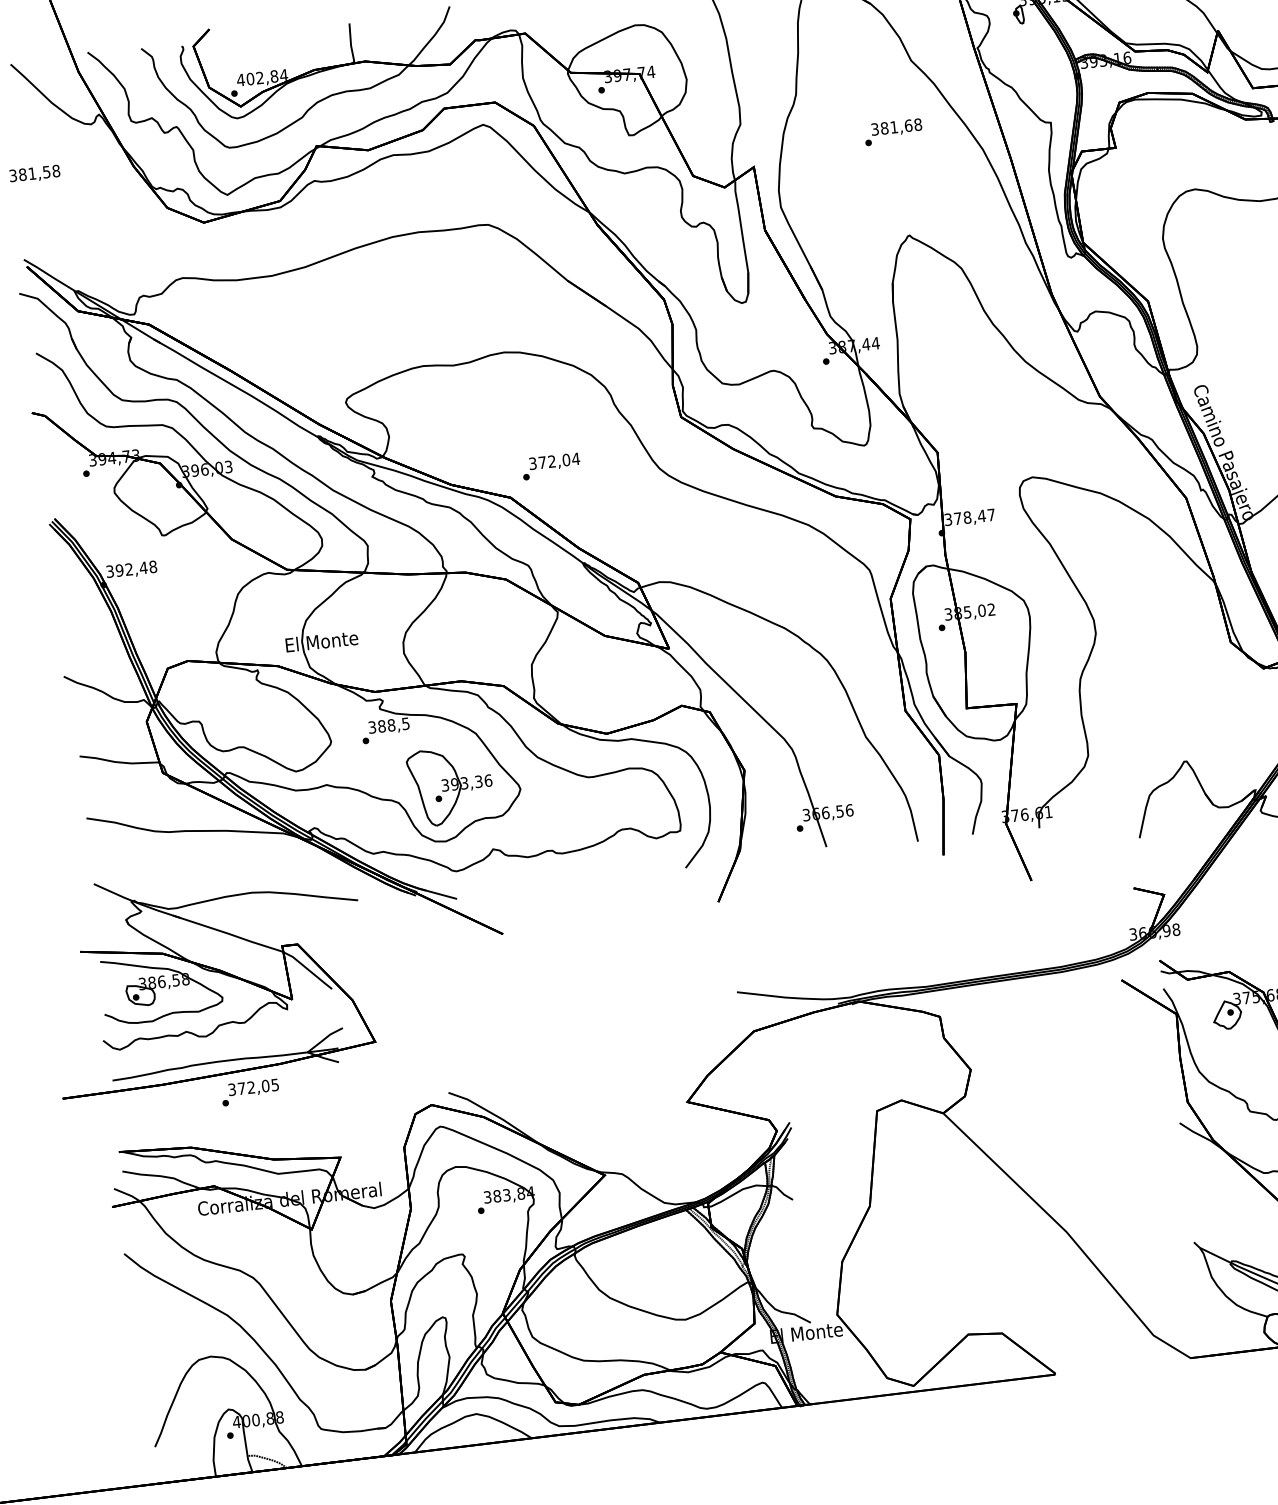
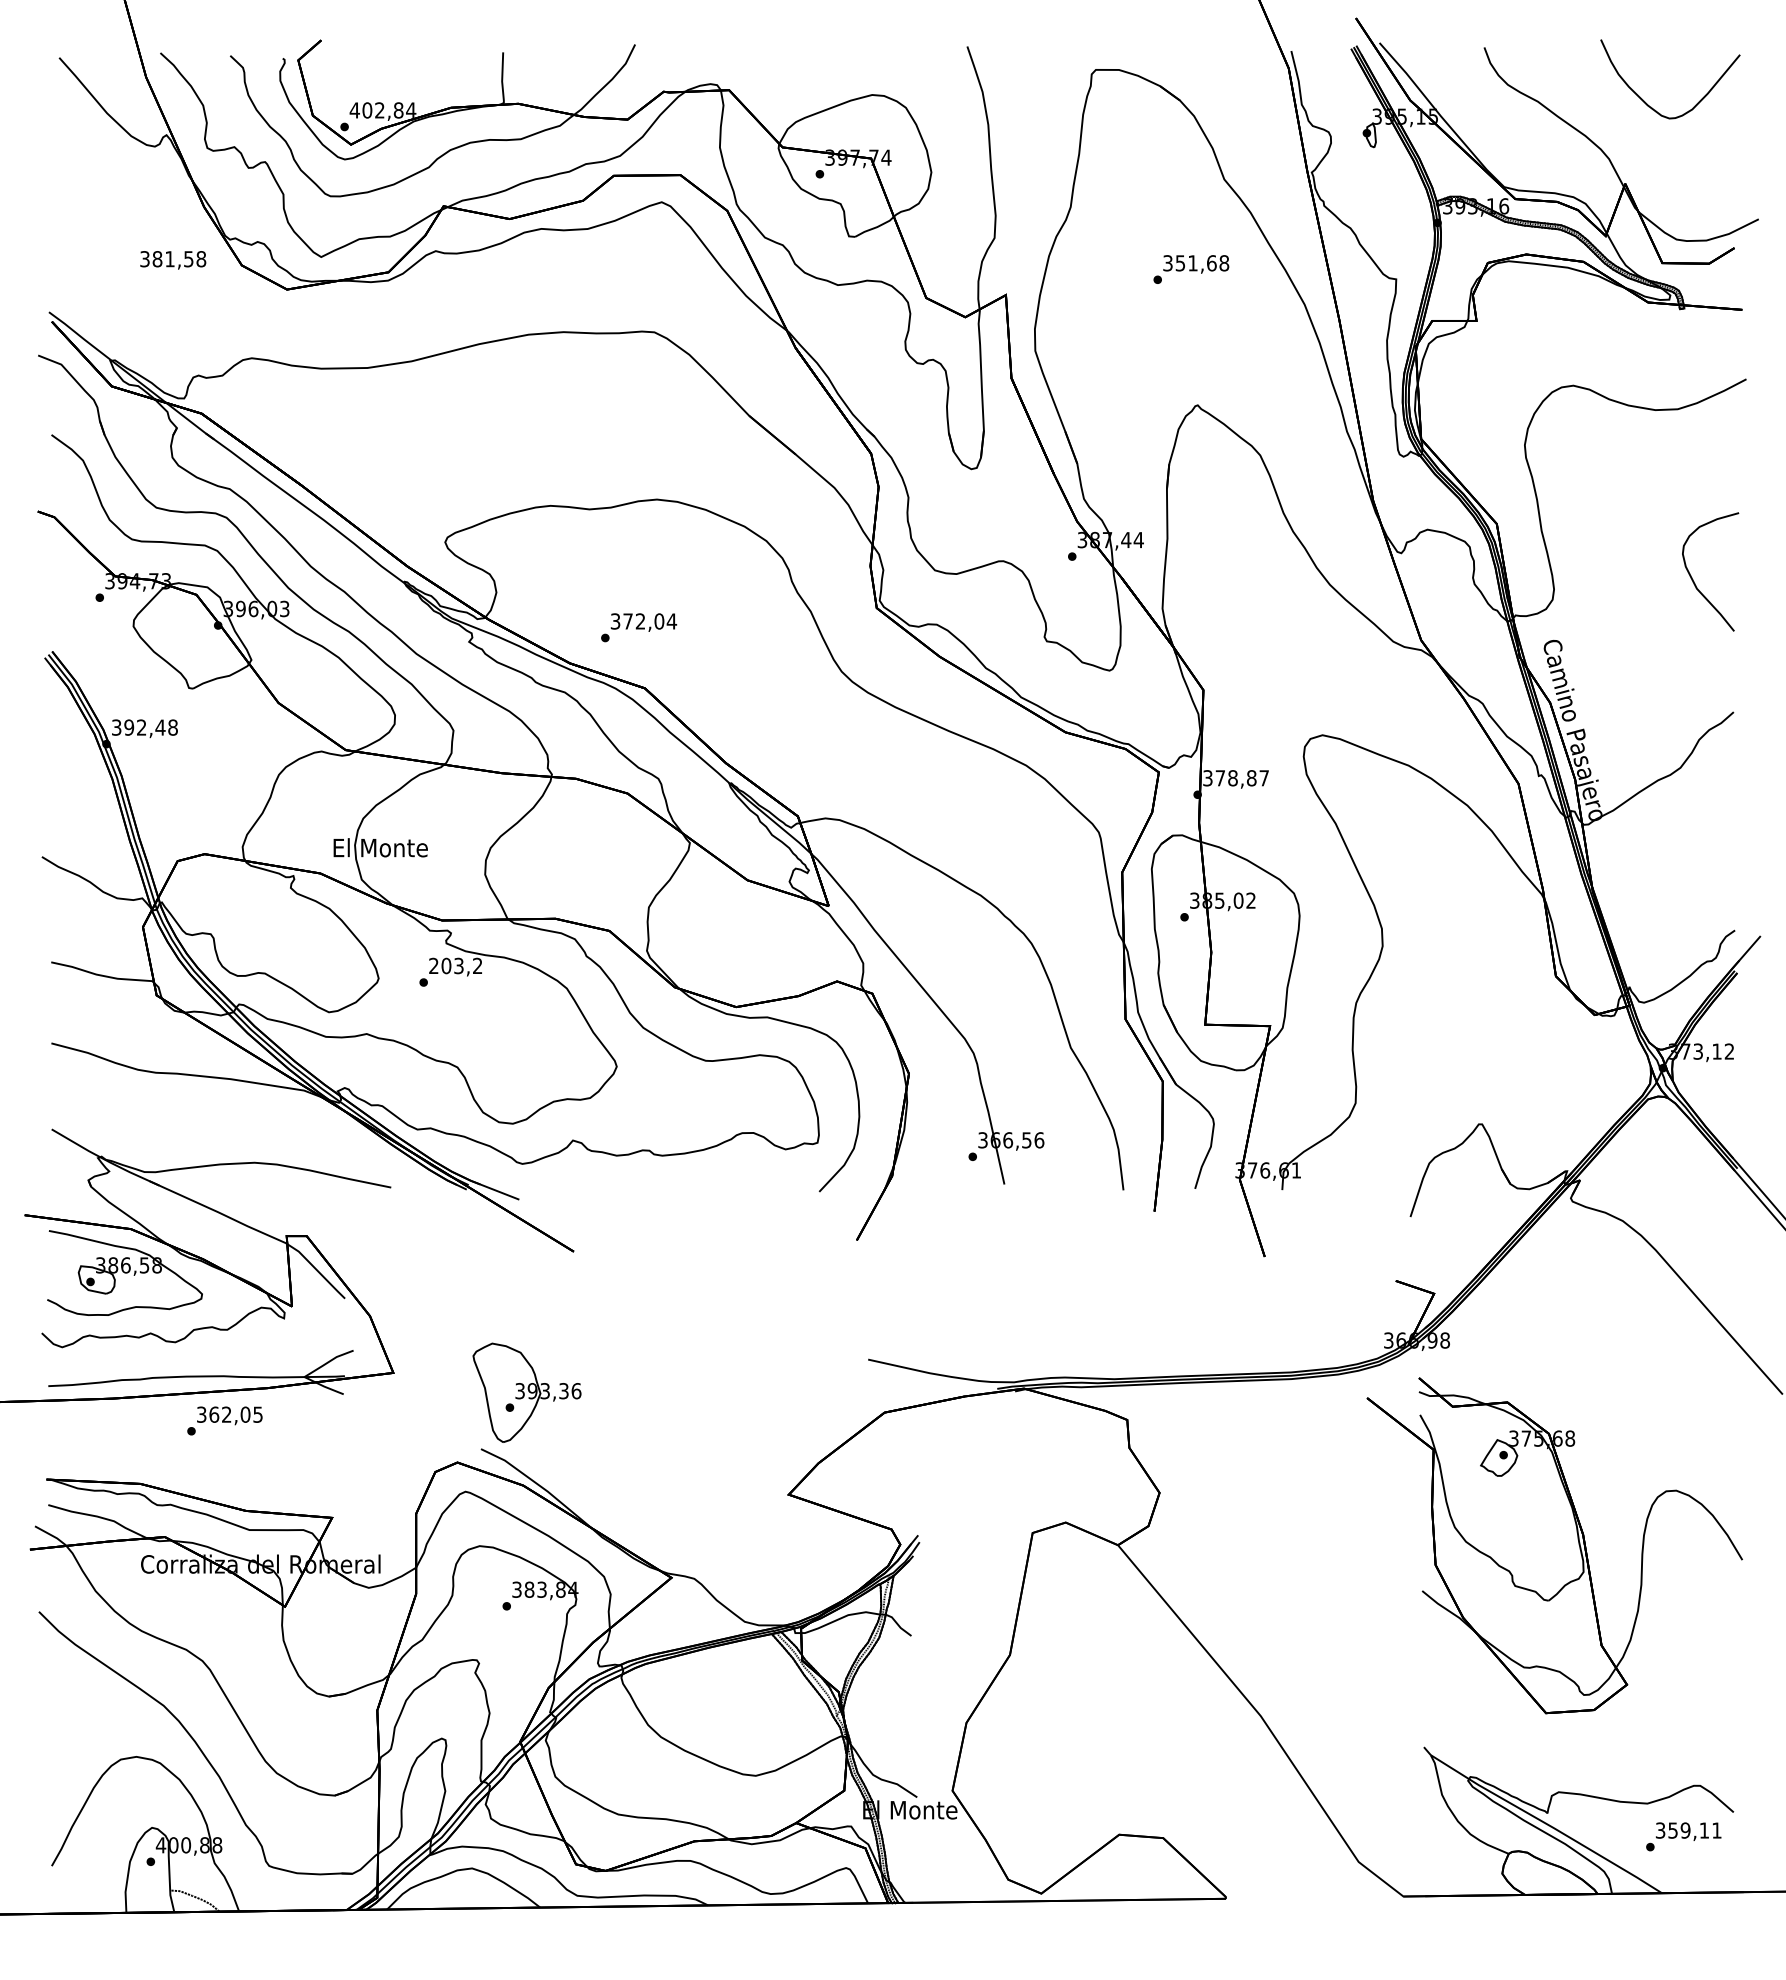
text: (884, 128) -> (1180, 263), 381,68 -> 351,68
text: (35, 174) -> (173, 260), moved
text: (551, 466) -> (639, 627), moved
text: (981, 516) -> (1251, 778), 378,47 -> 378,87
text: (388, 725) -> (455, 965), 388,5 -> 203,2
part: (450, 785) -> (526, 1392), moved
text: (241, 1088) -> (214, 1414), 372,05 -> 362,05

